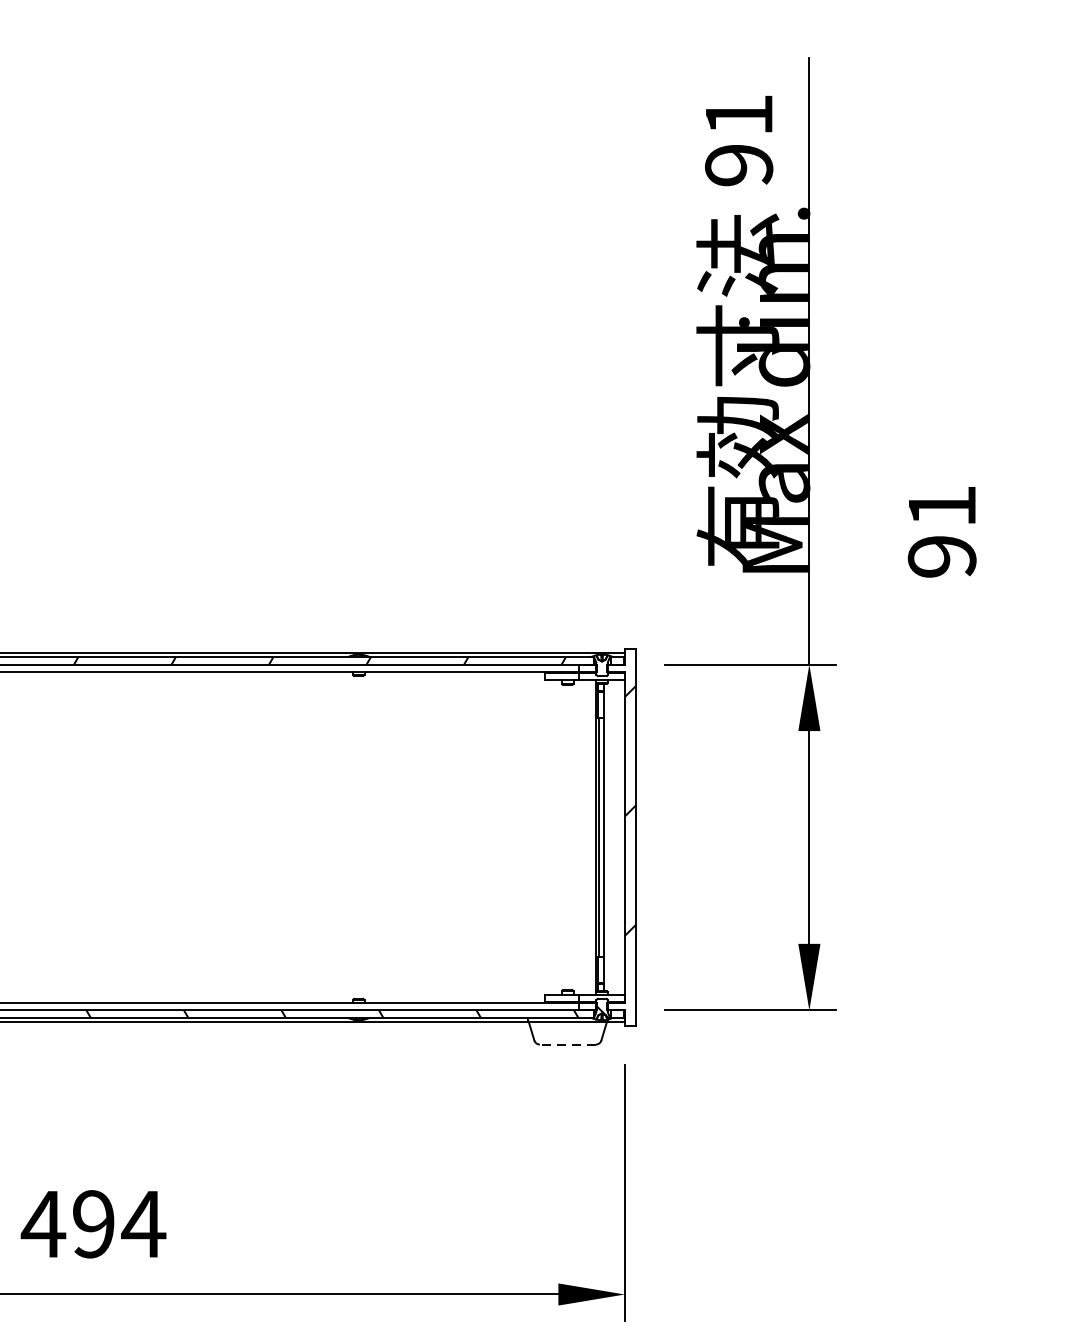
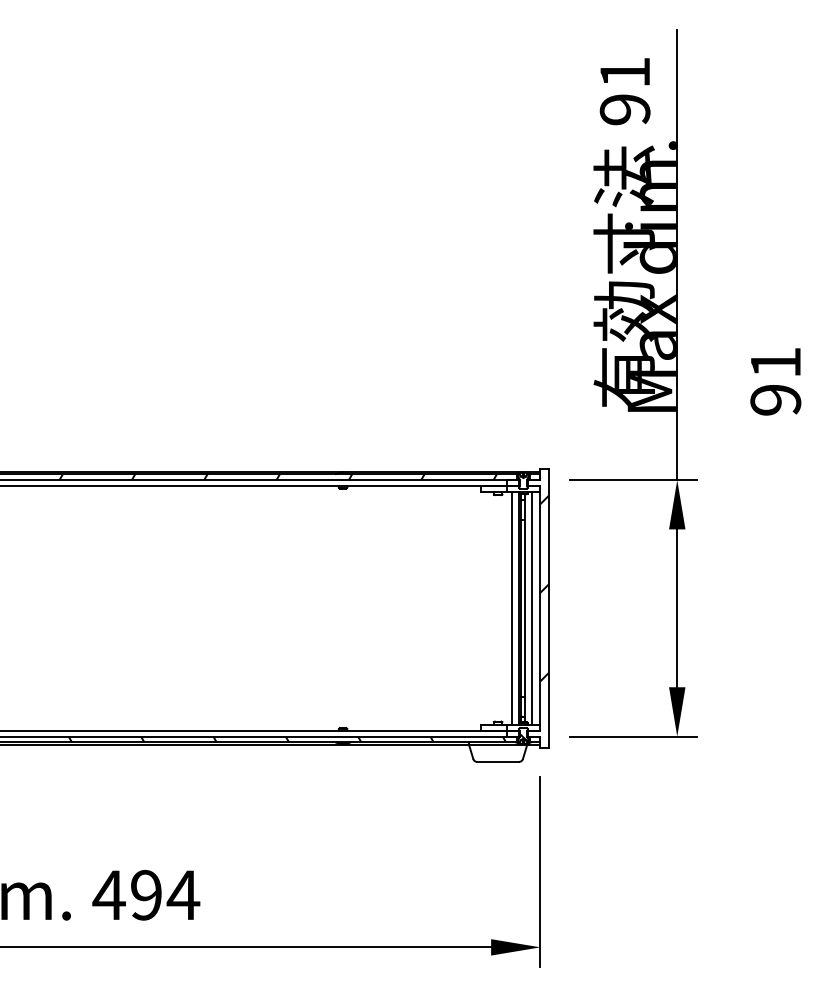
line: (587, 837) -> (512, 608), added
line: (612, 837) -> (531, 608), added
line: (568, 1043) -> (498, 761), dashed -> solid

